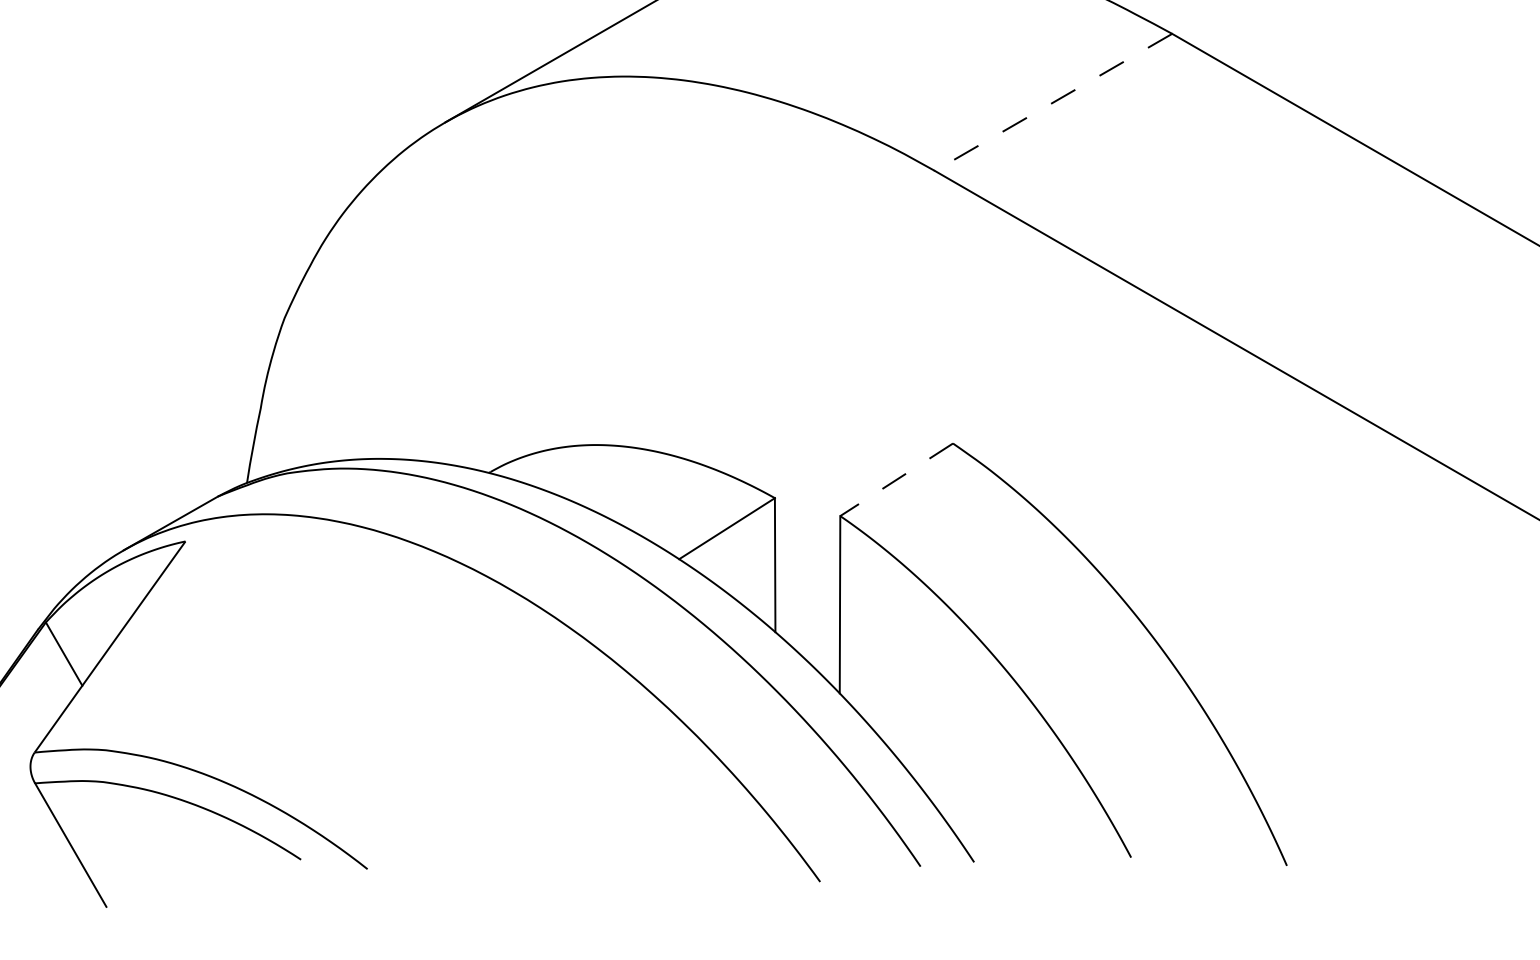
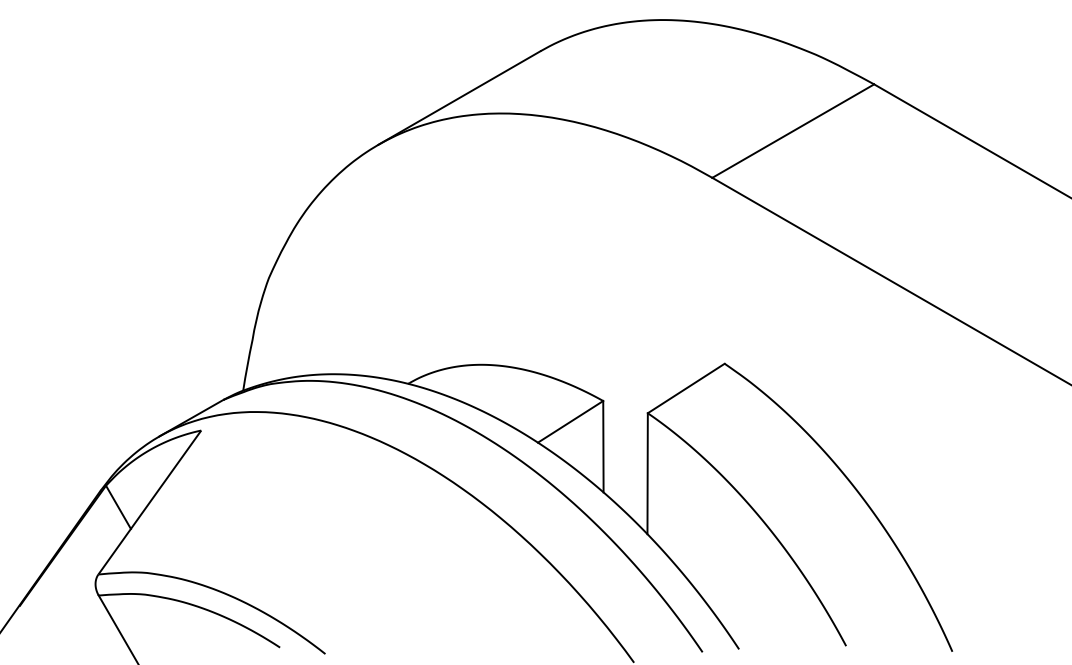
line: (1052, 102) -> (792, 131), dashed -> solid
line: (896, 479) -> (686, 388), dashed -> solid

